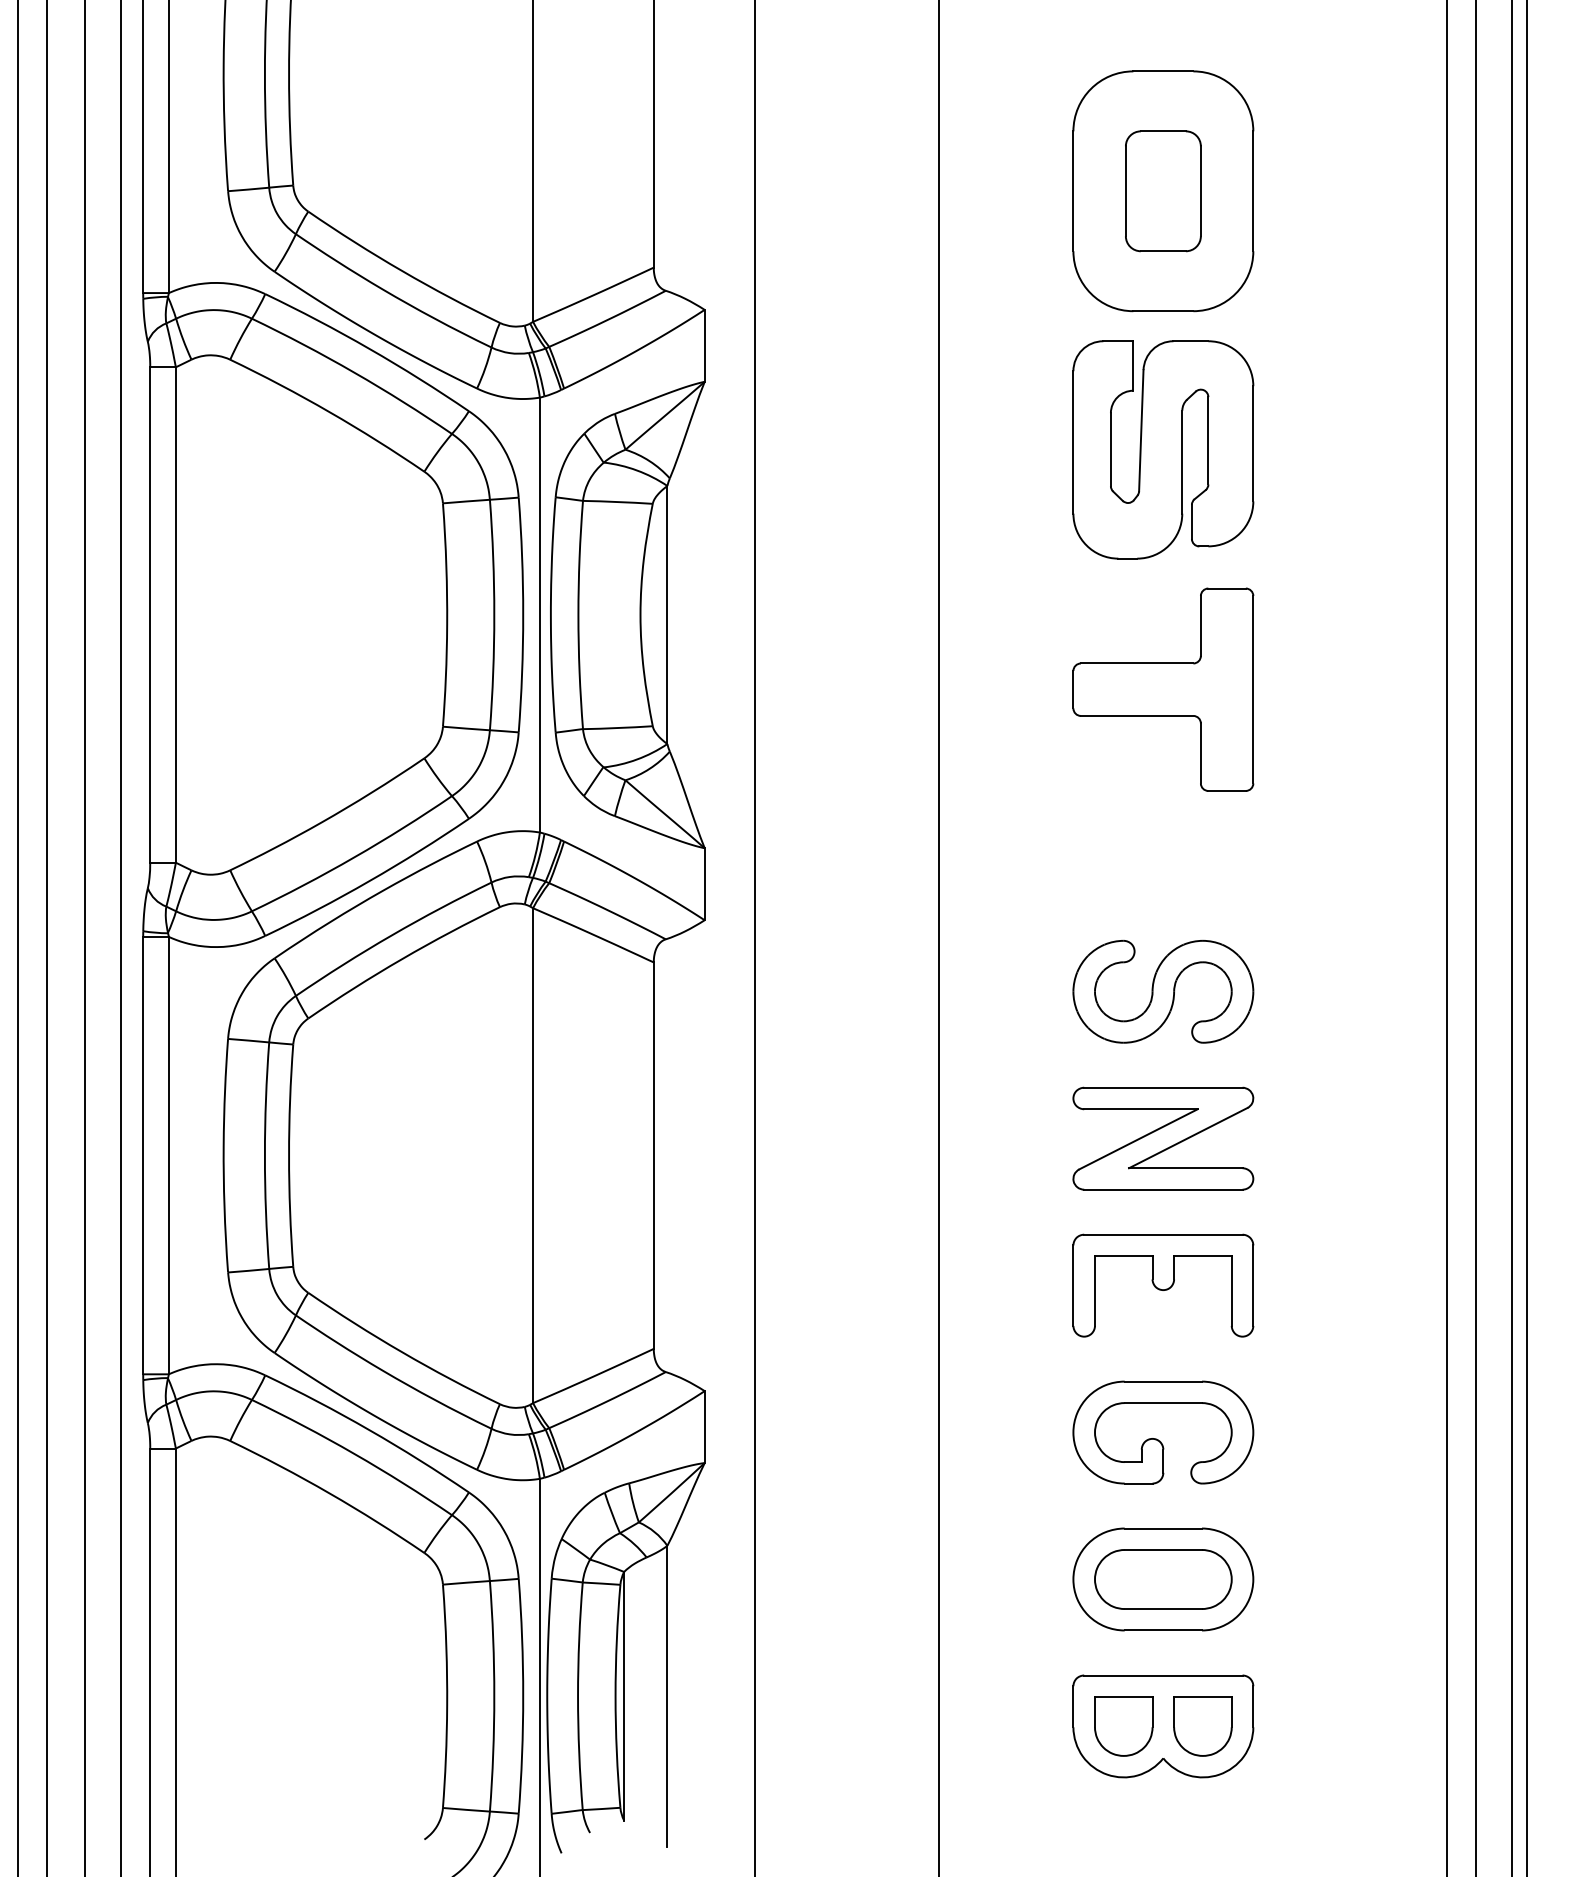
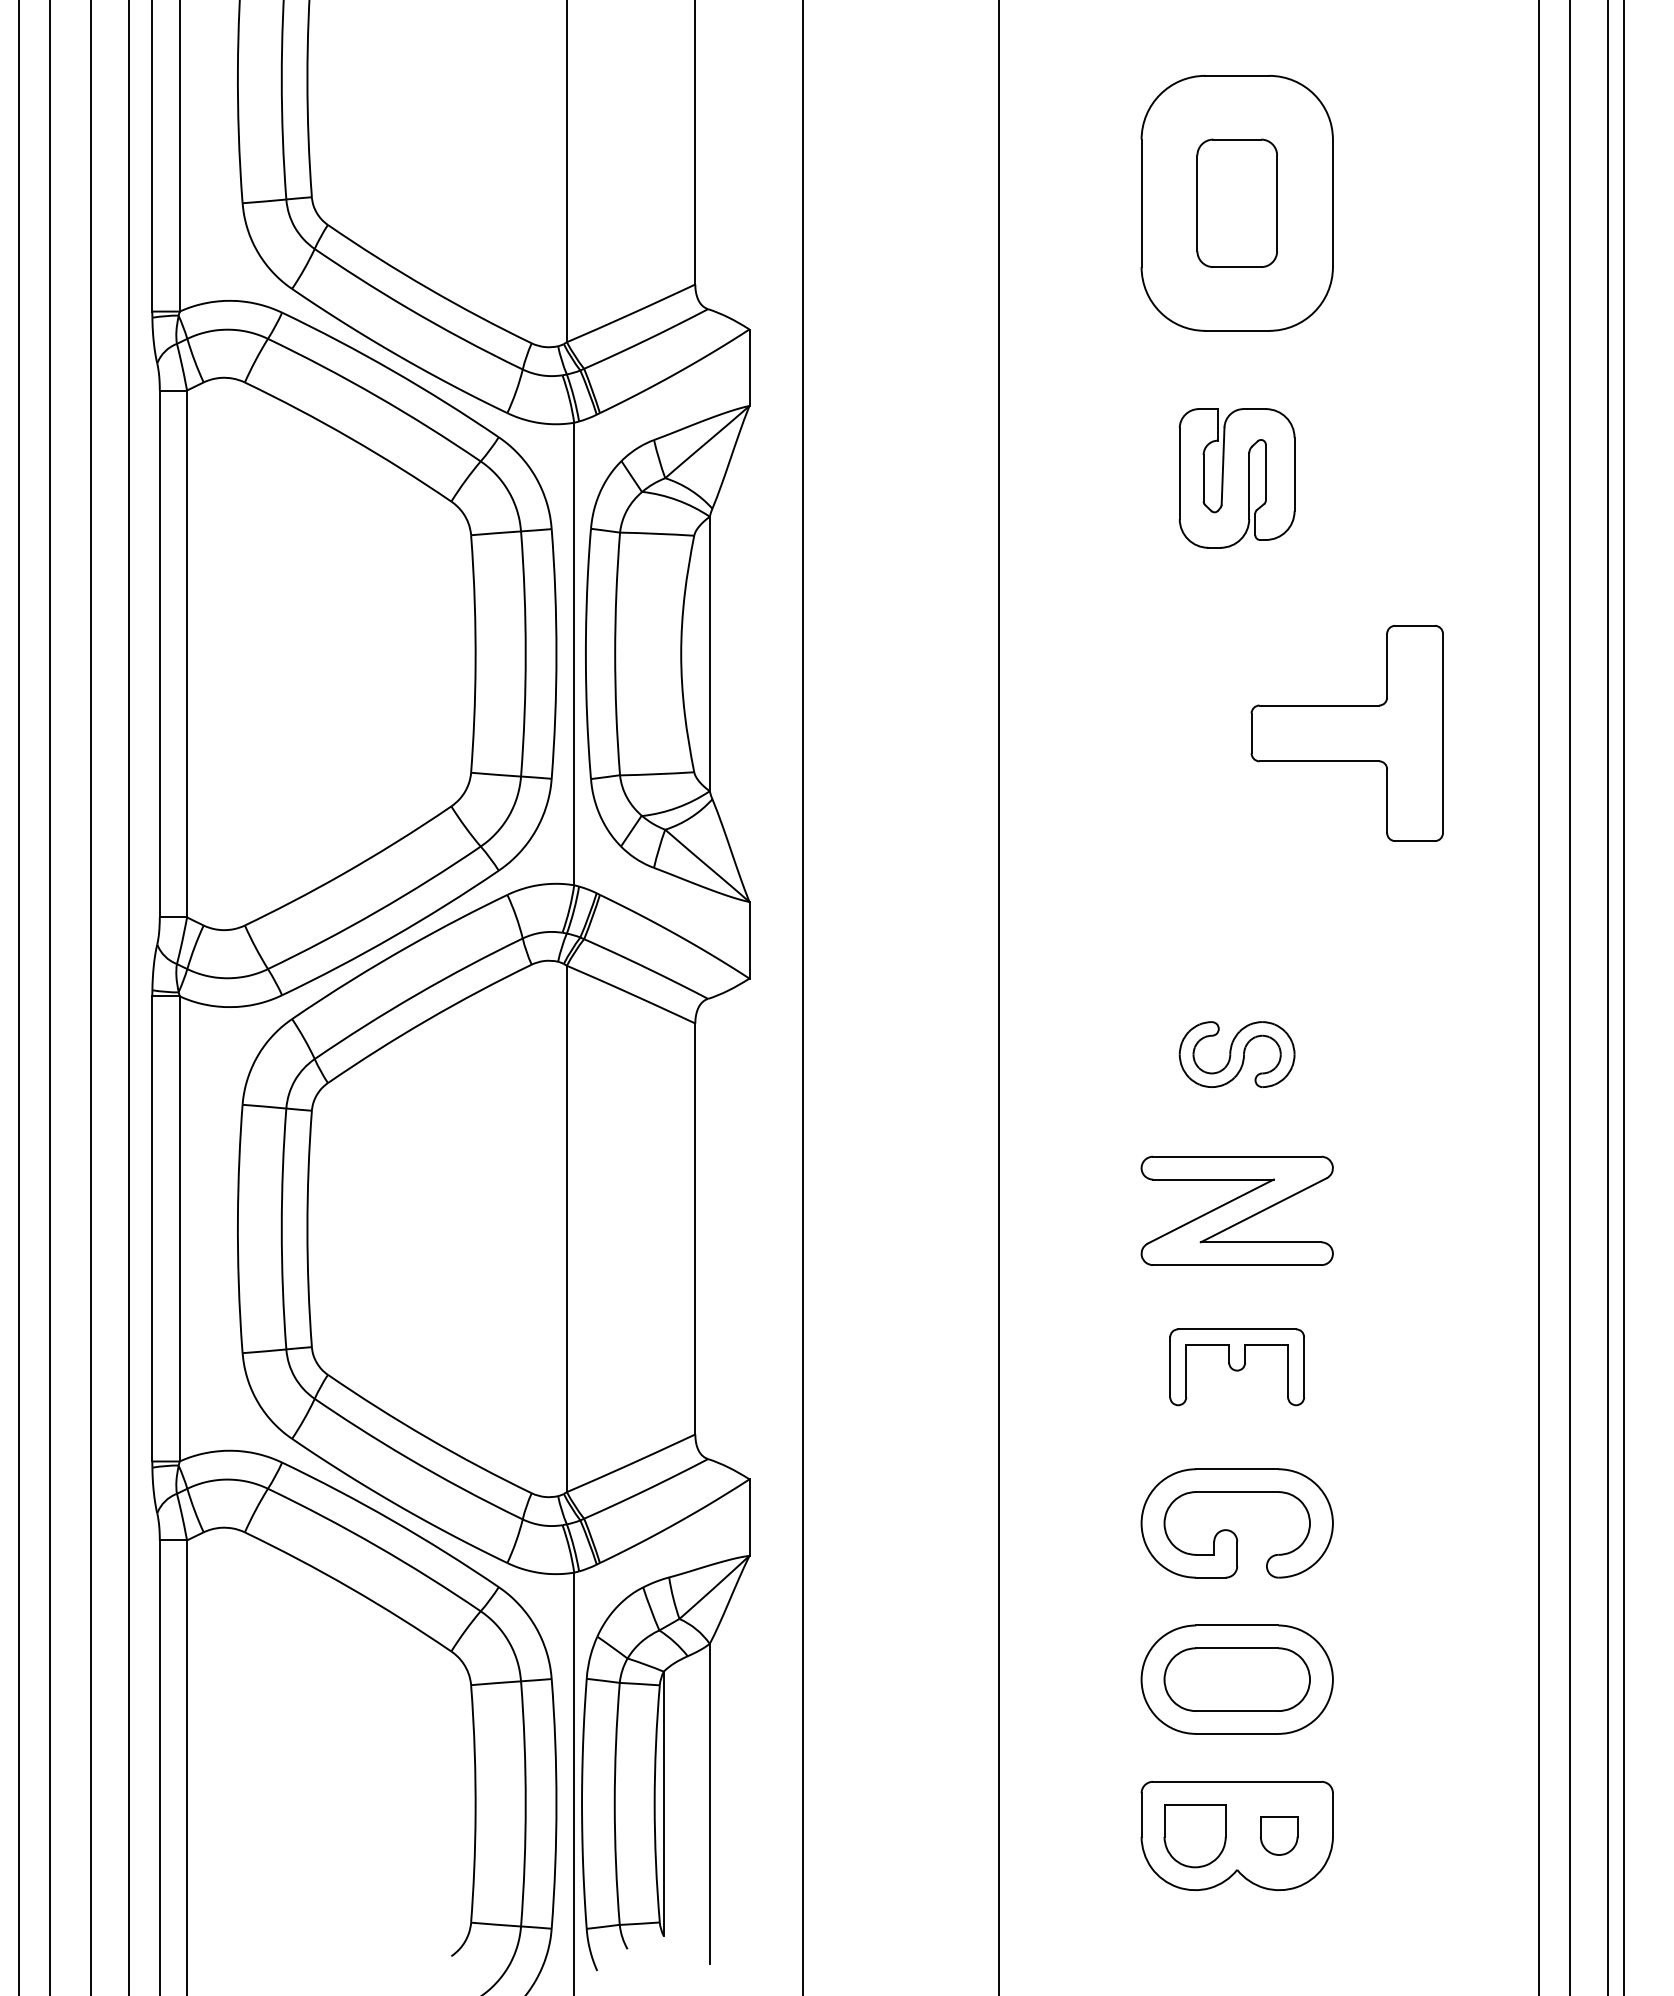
part: (1162, 450) -> (1236, 478), size x0.6
part: (1162, 689) -> (1346, 733), moved
part: (1162, 991) -> (1236, 1054), size x0.6
part: (1162, 1285) -> (1236, 1367), size x0.7
part: (1202, 1726) -> (1278, 1836), size x0.6

